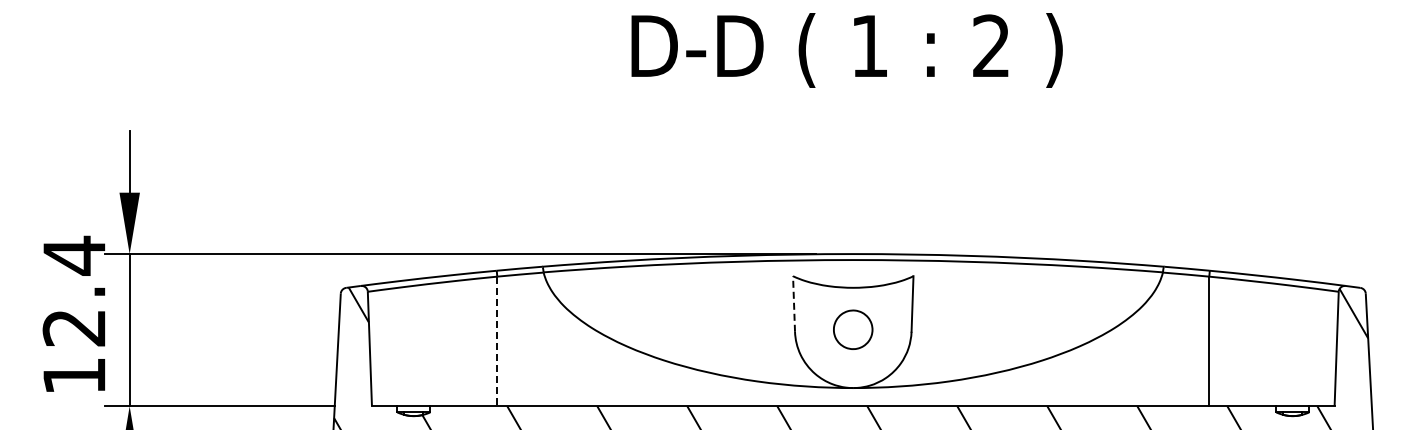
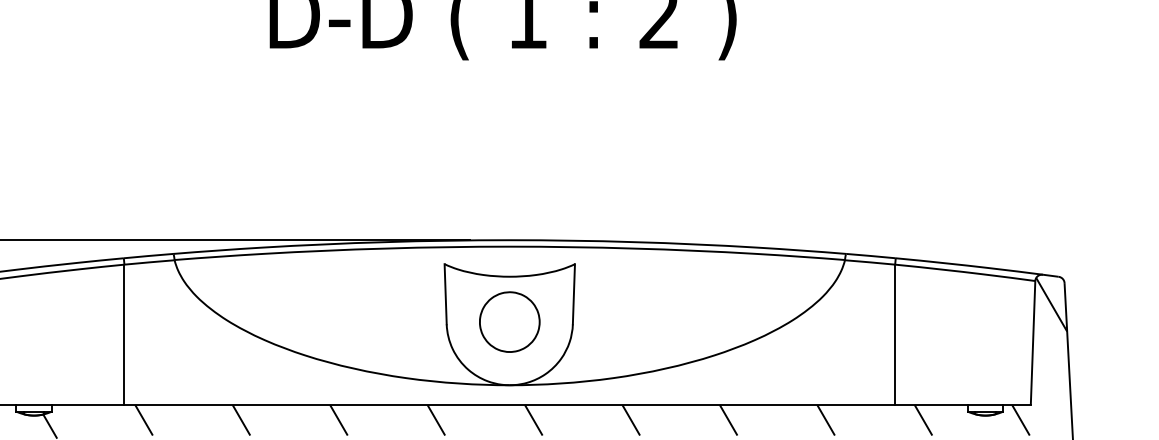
line: (794, 304) -> (446, 294), dashed -> solid
part: (852, 329) -> (508, 321), size x1.43
line: (497, 341) -> (124, 334), dashed -> solid

